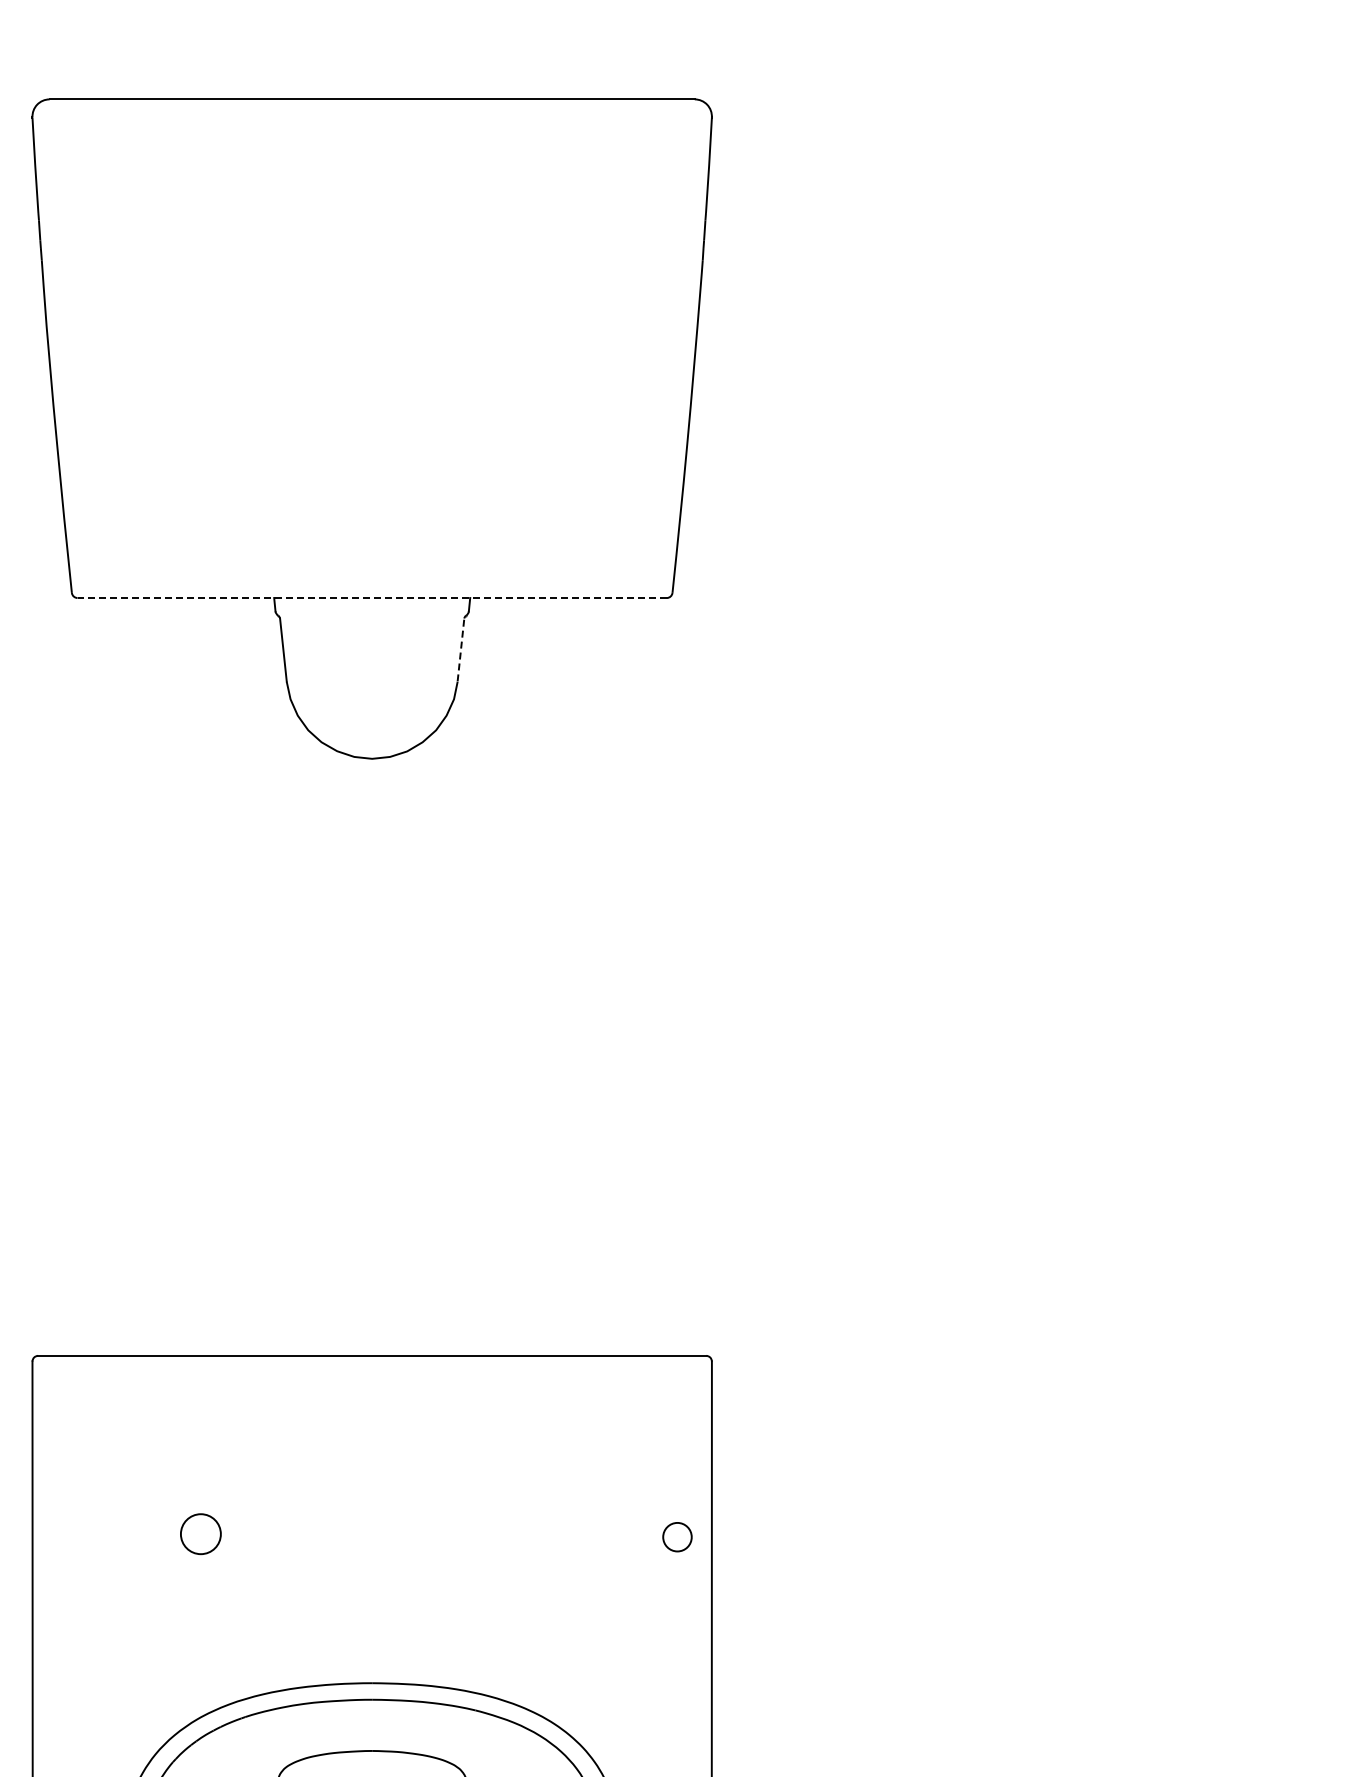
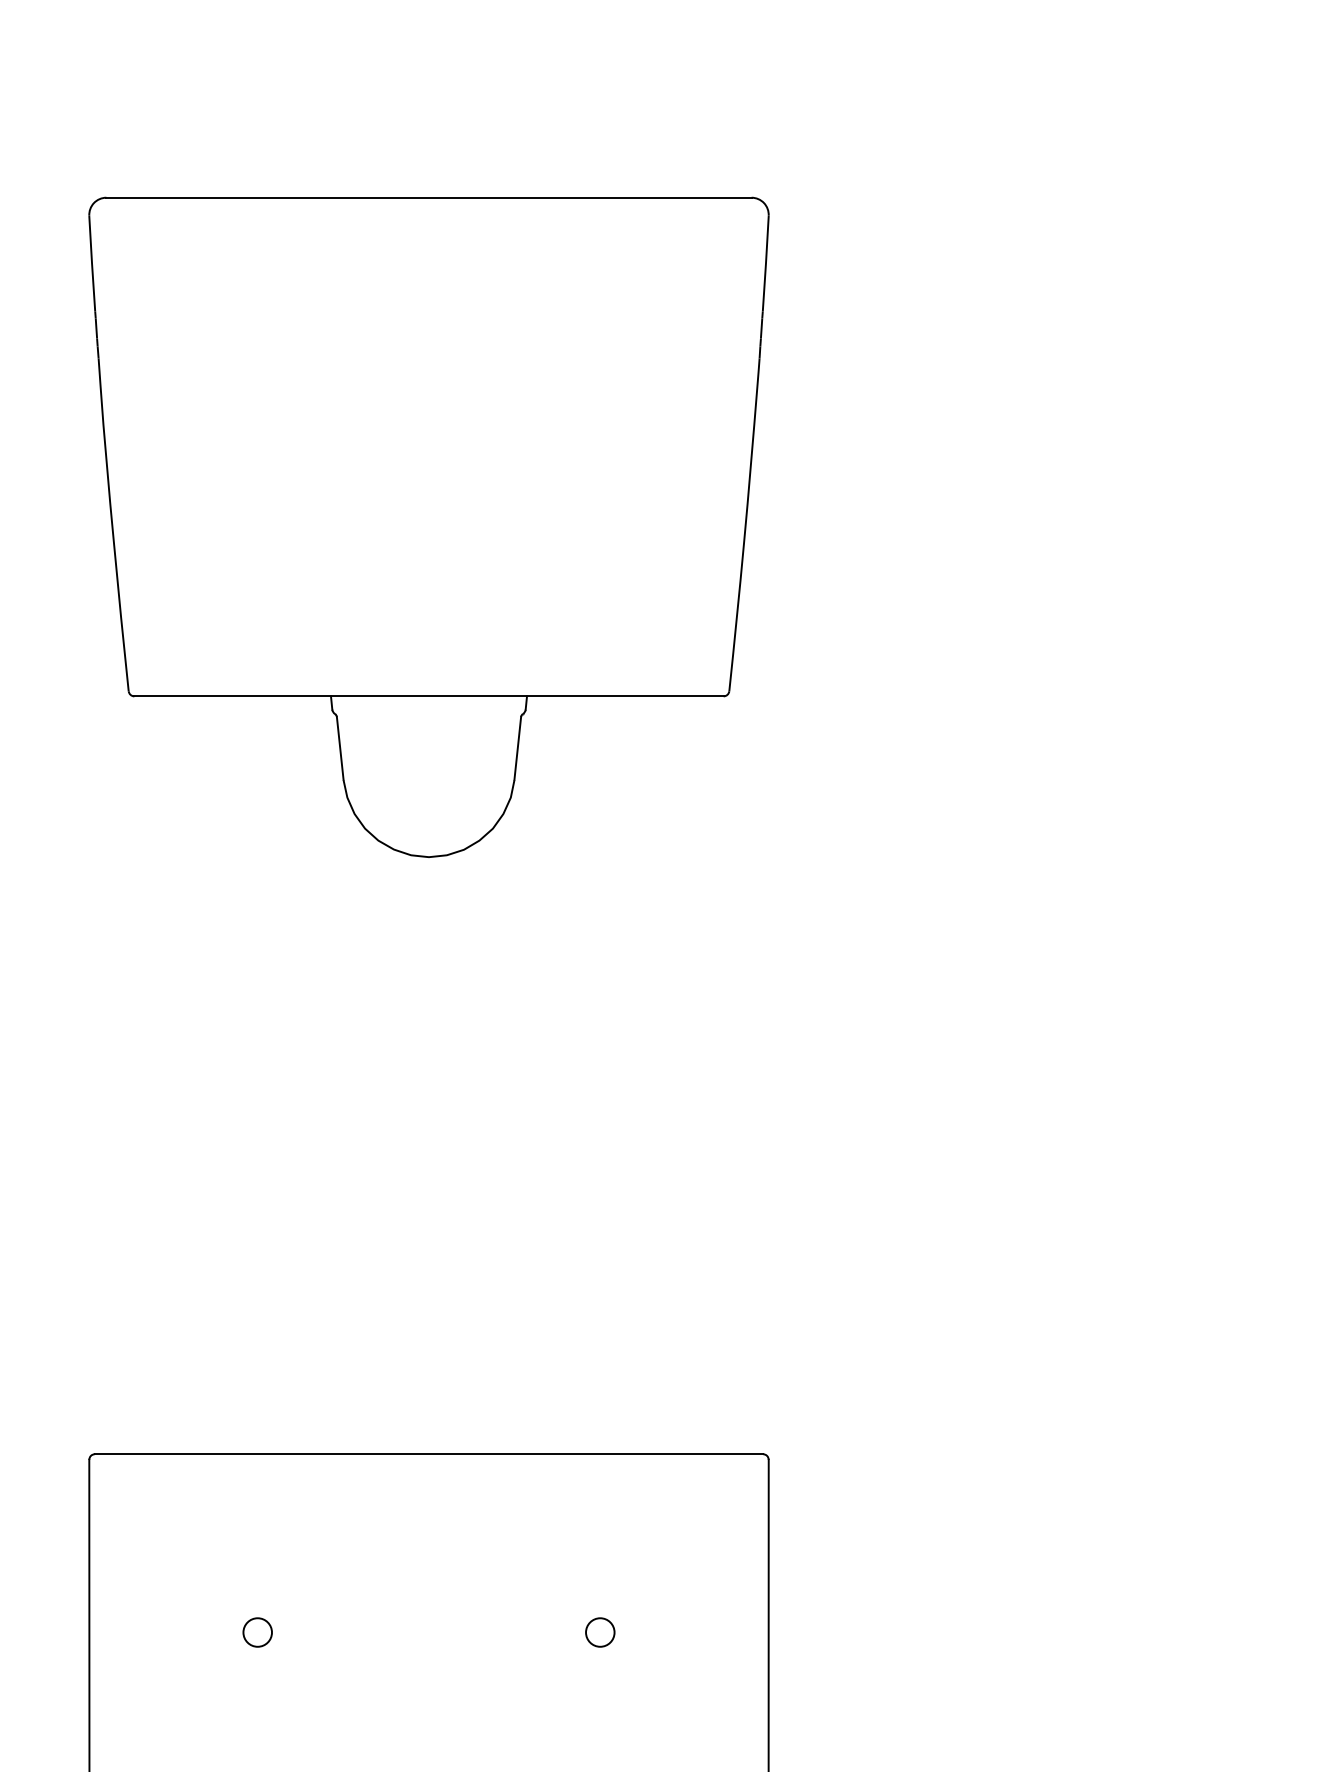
line: (372, 598) -> (429, 696), dashed -> solid
line: (460, 649) -> (517, 747), dashed -> solid
circle: (200, 1533) -> (257, 1631), size x0.71
circle: (677, 1537) -> (600, 1632), moved

